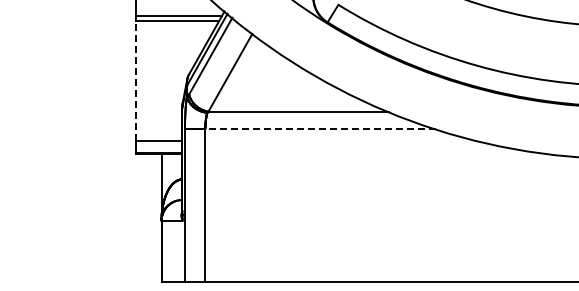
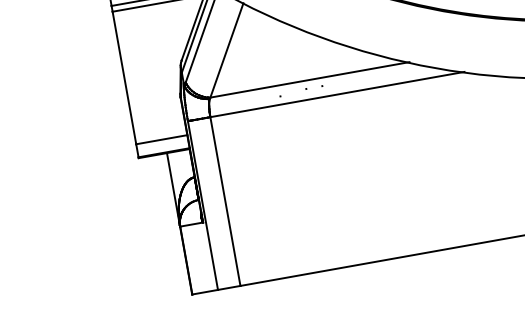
line: (135, 80) -> (123, 77), dashed -> solid
line: (320, 129) -> (337, 95), dashed -> solid

